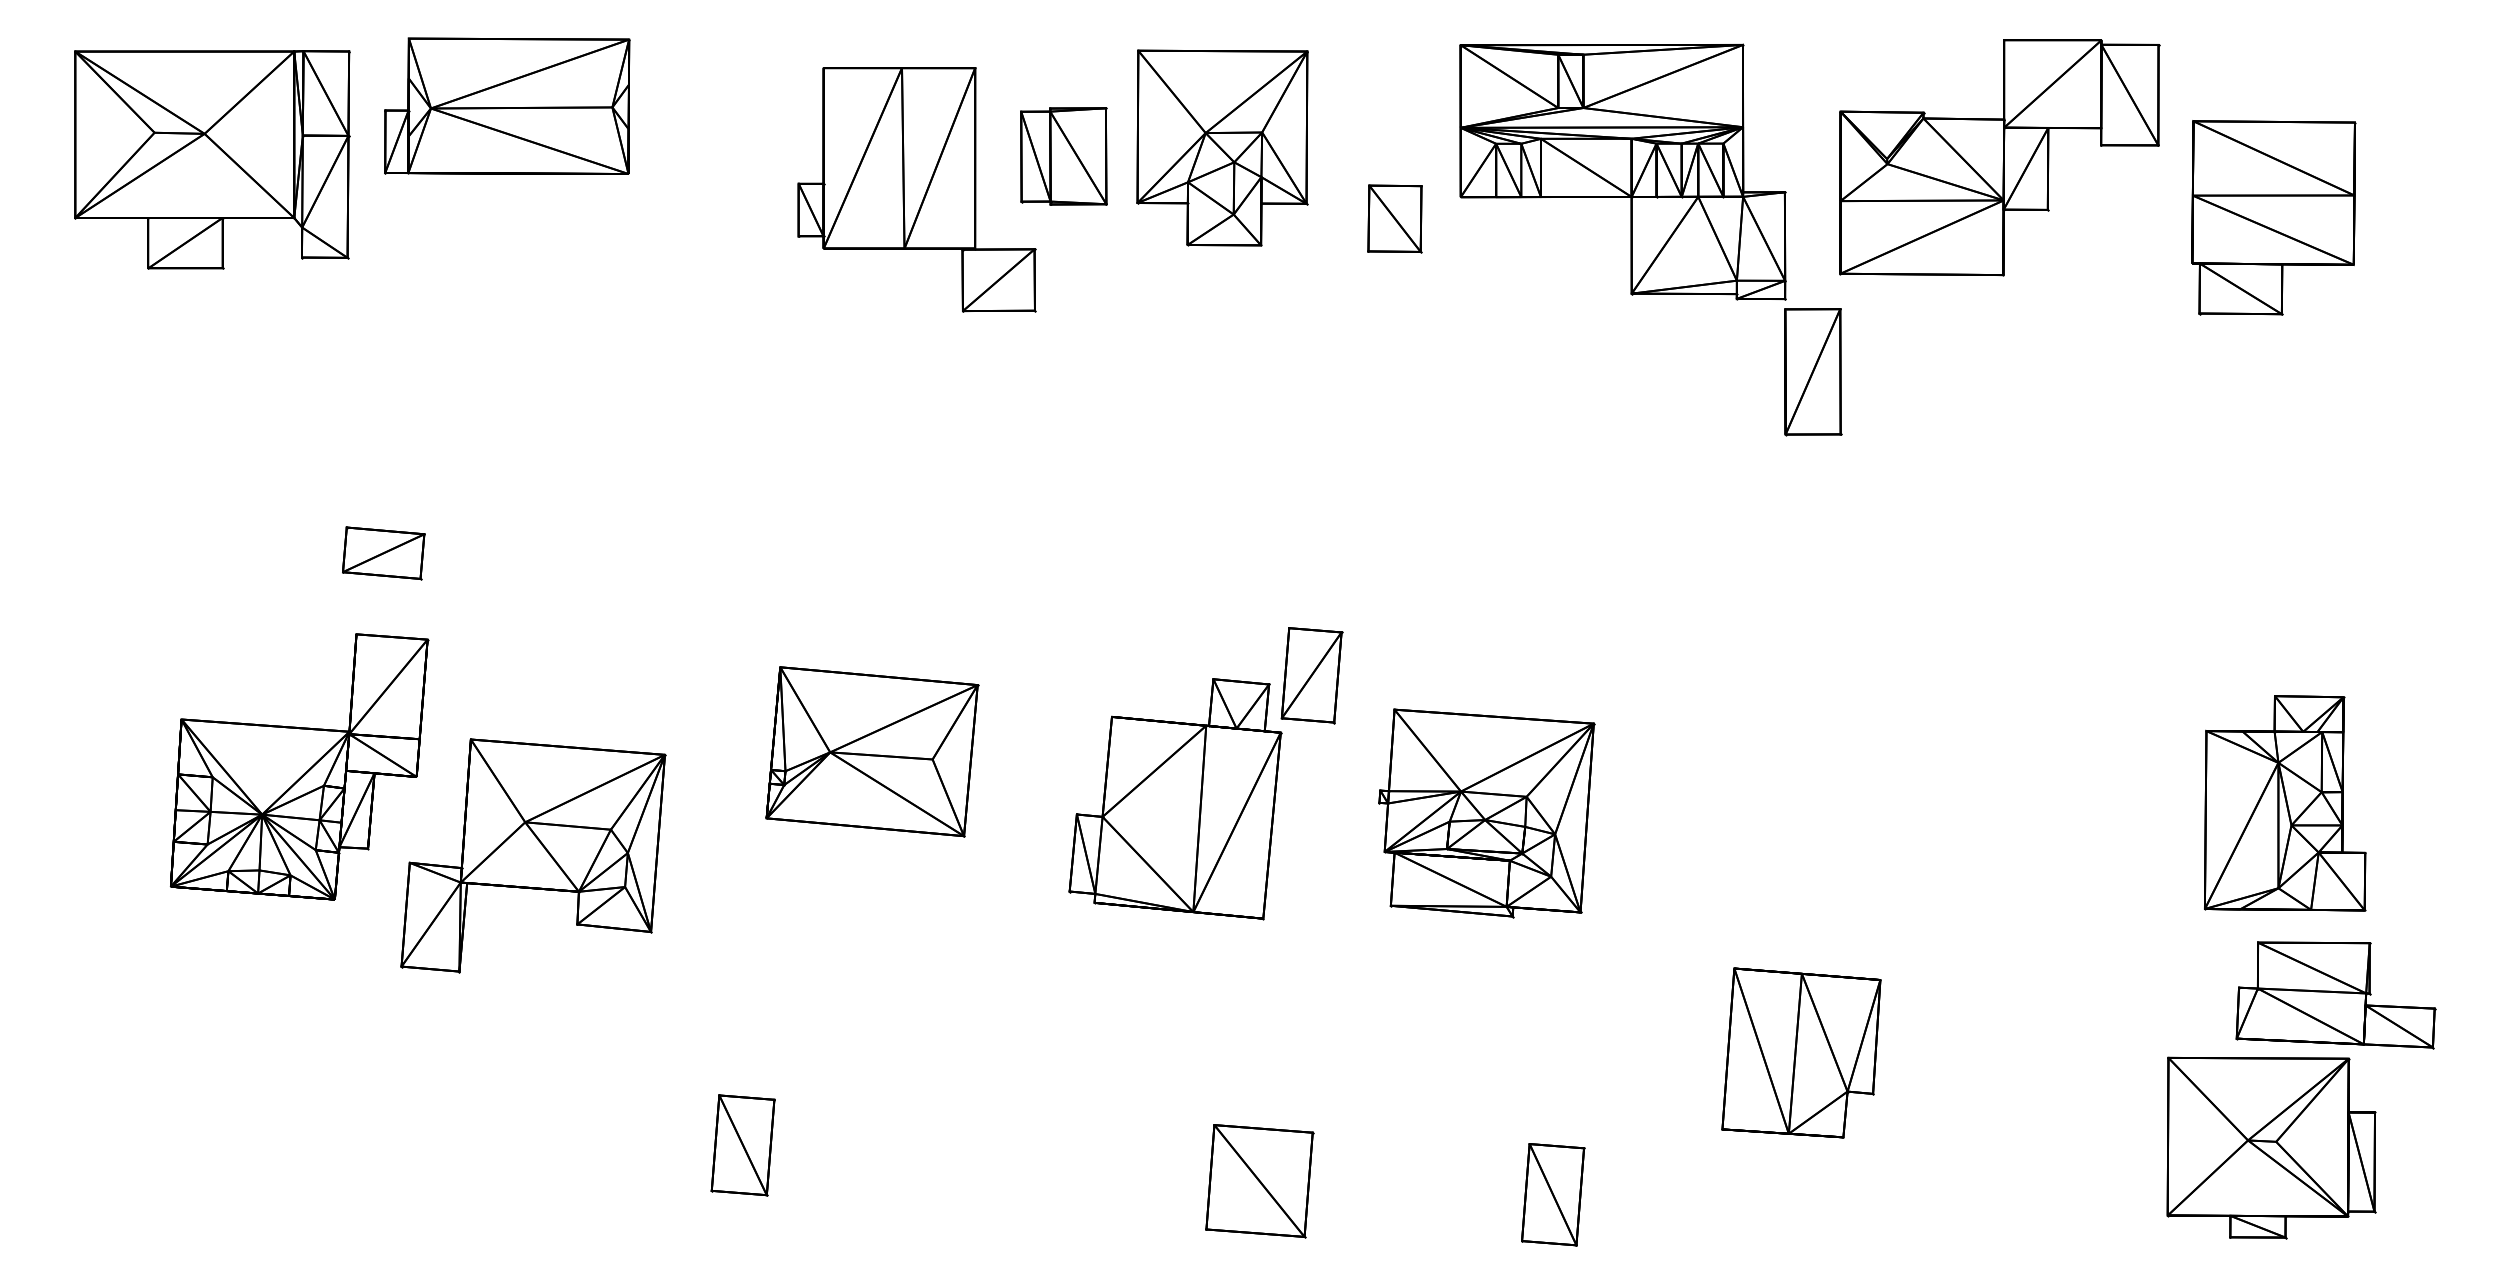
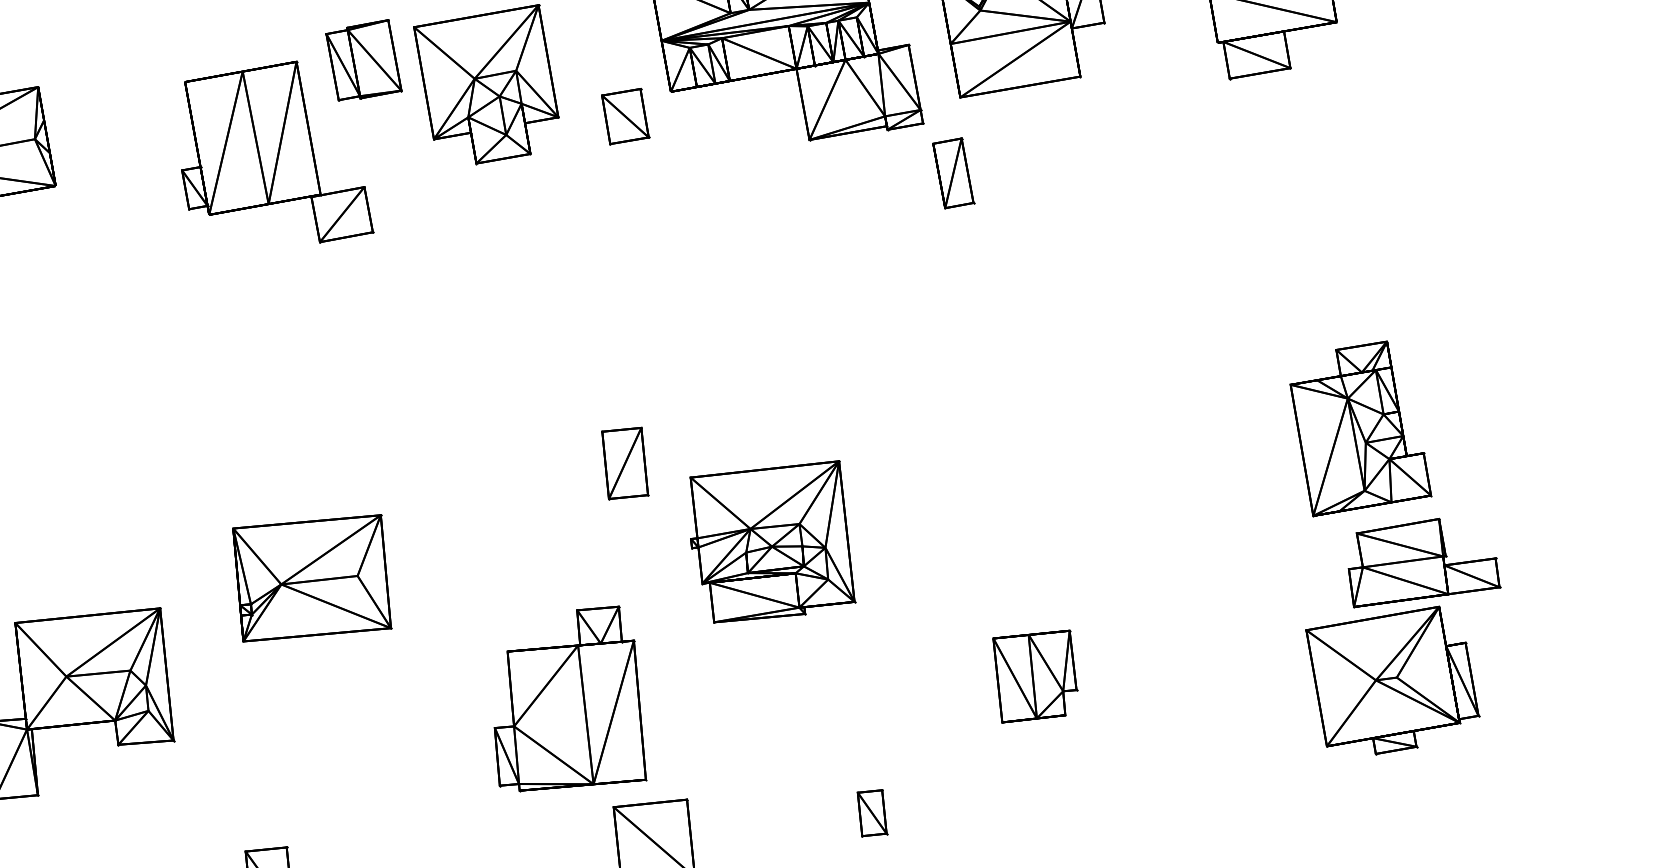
part: (1063, 156) -> (363, 61), moved
part: (1813, 372) -> (953, 173), size x0.7
part: (1175, 799) -> (565, 703), moved
part: (1801, 1052) -> (1035, 675), size x0.7
part: (1553, 1194) -> (872, 812), size x0.6

